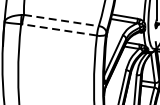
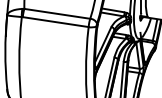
line: (61, 20) -> (57, 13), dashed -> solid
line: (59, 30) -> (55, 22), dashed -> solid

